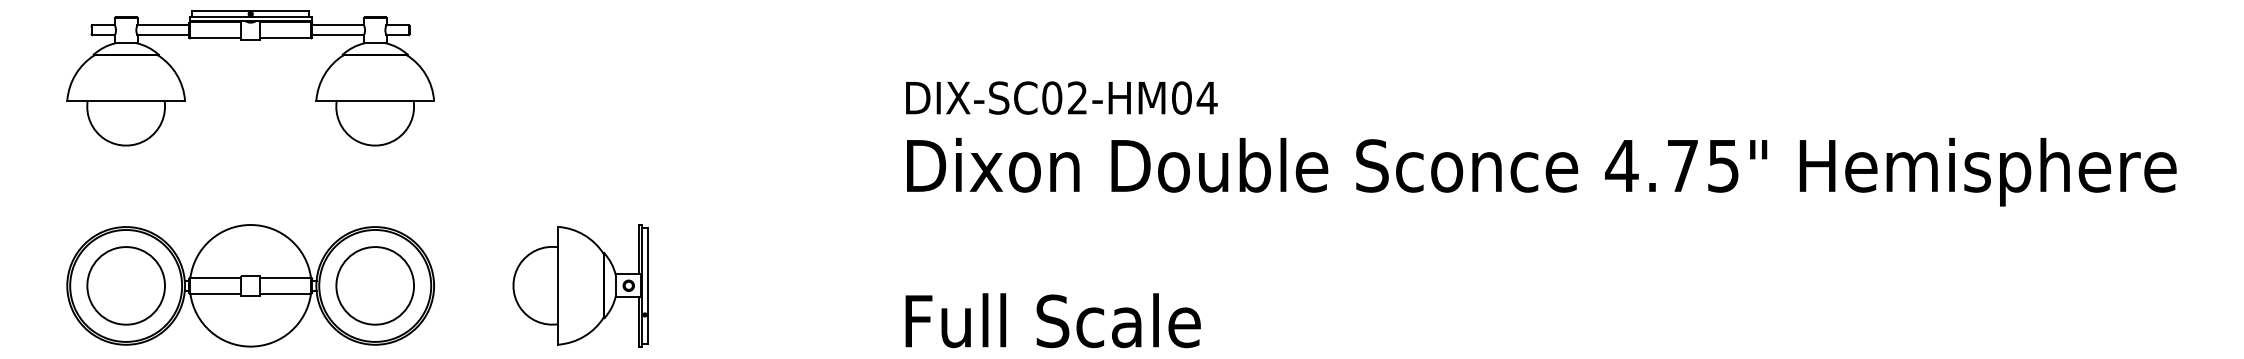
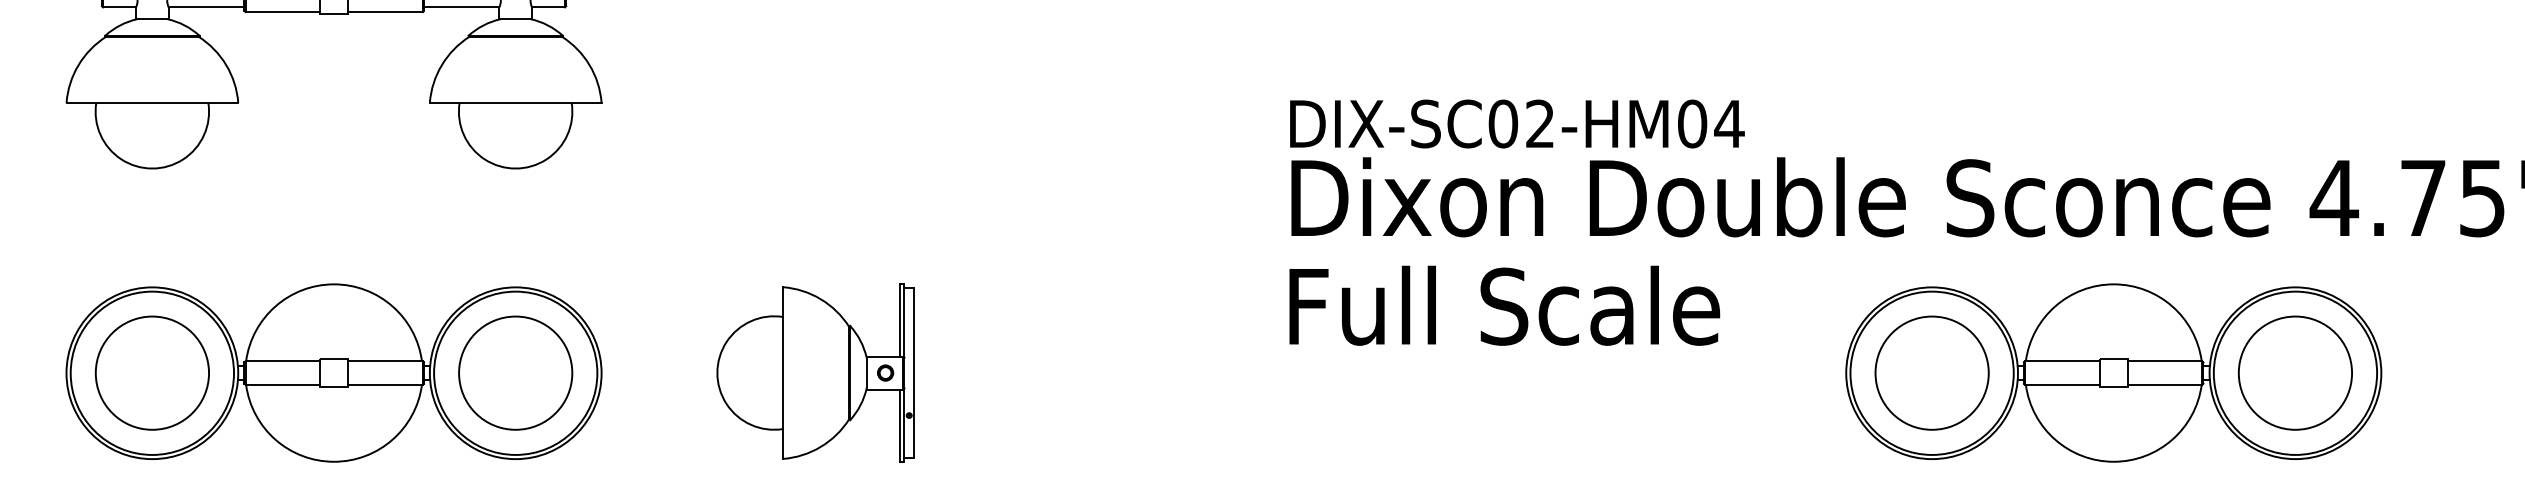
text: (1061, 97) -> (1516, 123), moved
part: (1470, 285) -> (2113, 372), added
text: (1052, 320) -> (1503, 305), moved

